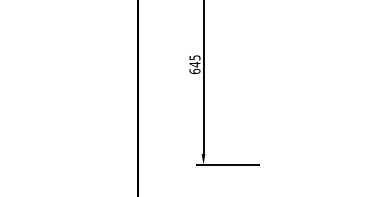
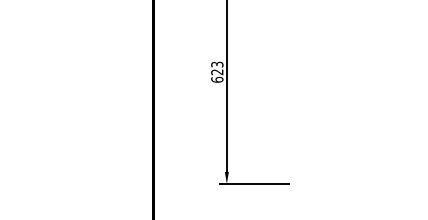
text: (195, 61) -> (217, 68), 645 -> 623

